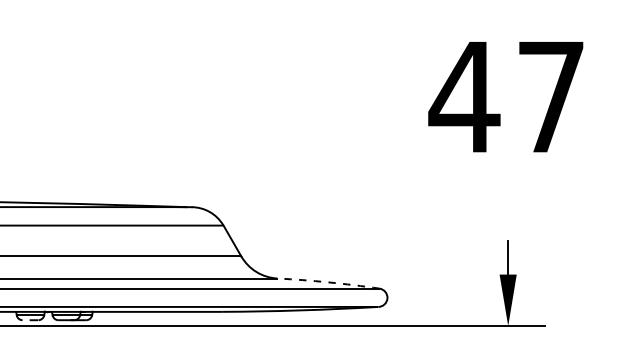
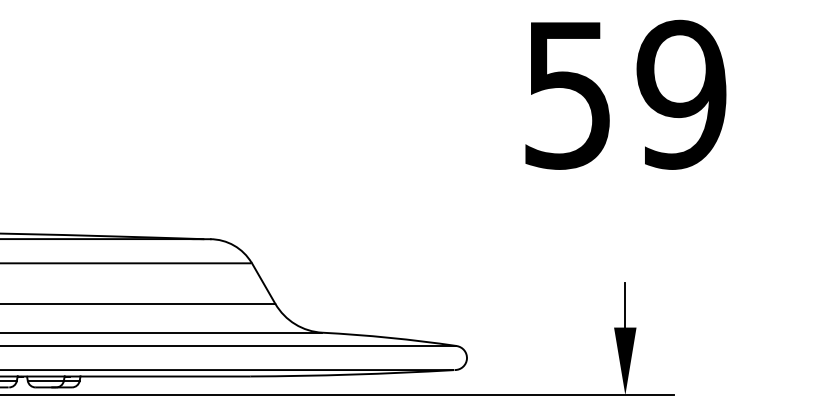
text: (506, 97) -> (623, 95), 47 -> 59
arc: (328, 282) -> (389, 337), dashed -> solid

